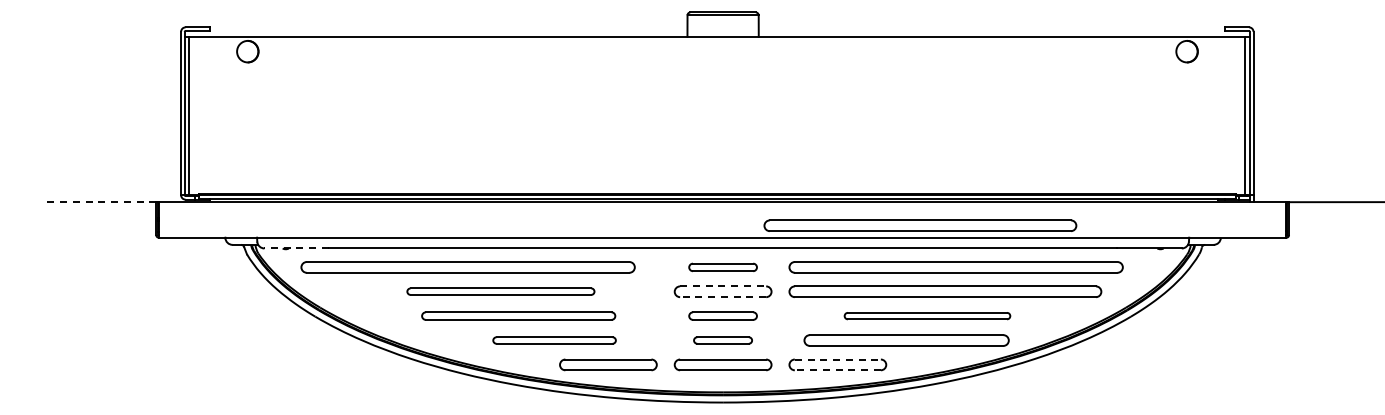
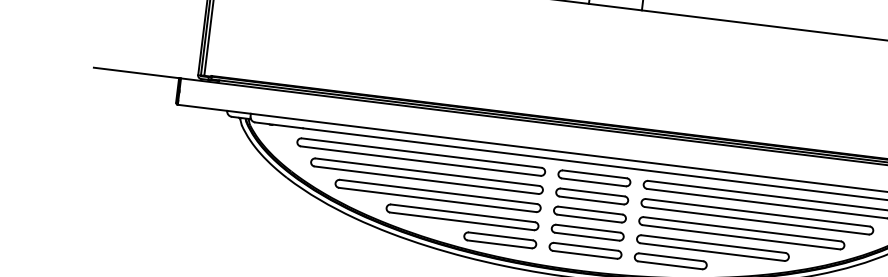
line: (98, 202) -> (136, 73), dashed -> solid
part: (920, 225) -> (744, 165), removed
line: (296, 248) -> (279, 125), dashed -> solid
part: (467, 267) -> (420, 157), moved
part: (722, 267) -> (593, 178), size x1.43
line: (723, 286) -> (592, 192), dashed -> solid
part: (500, 291) -> (426, 175), size x1.67
line: (722, 297) -> (591, 200), dashed -> solid
part: (518, 315) -> (437, 195), size x1.43
part: (722, 315) -> (589, 214), size x1.43
part: (927, 315) -> (741, 232), size x1.67
part: (554, 340) -> (462, 217), size x1.67
part: (722, 340) -> (587, 232), size x1.67
part: (906, 340) -> (712, 248), moved
line: (838, 359) -> (671, 257), dashed -> solid
line: (837, 370) -> (670, 265), dashed -> solid

